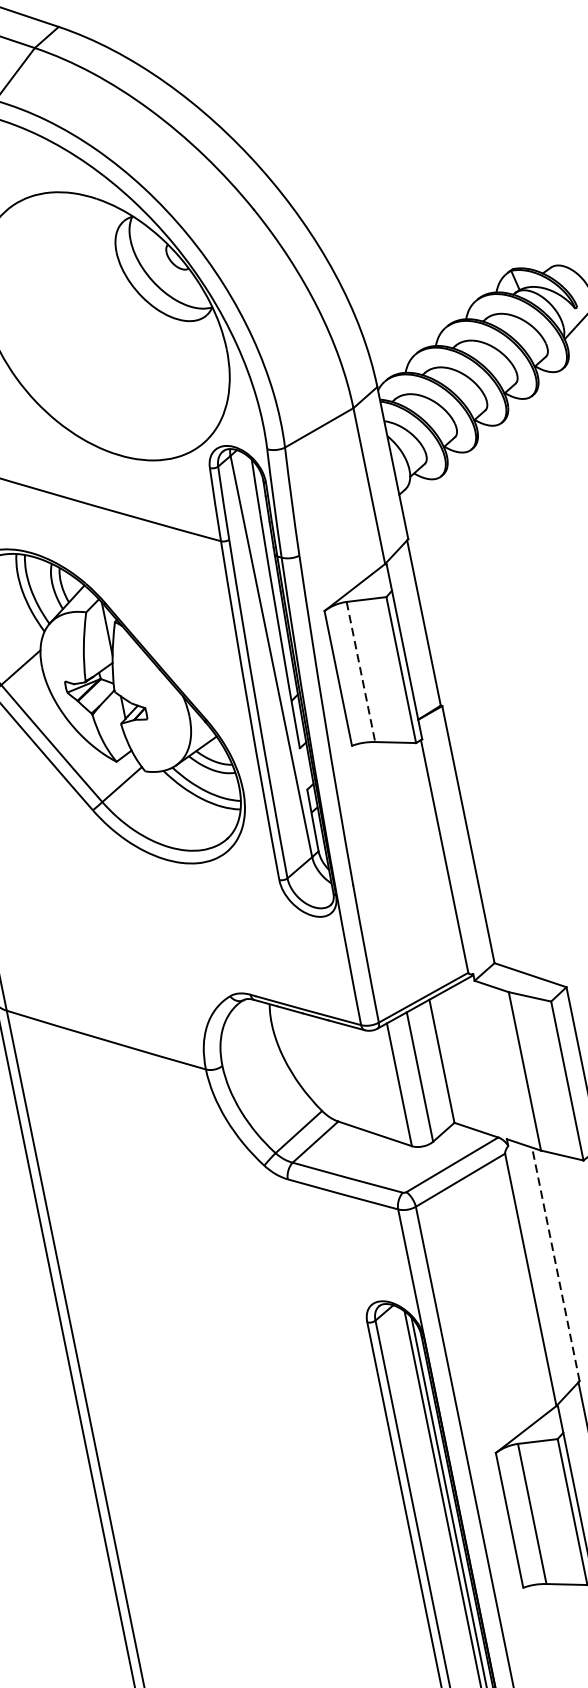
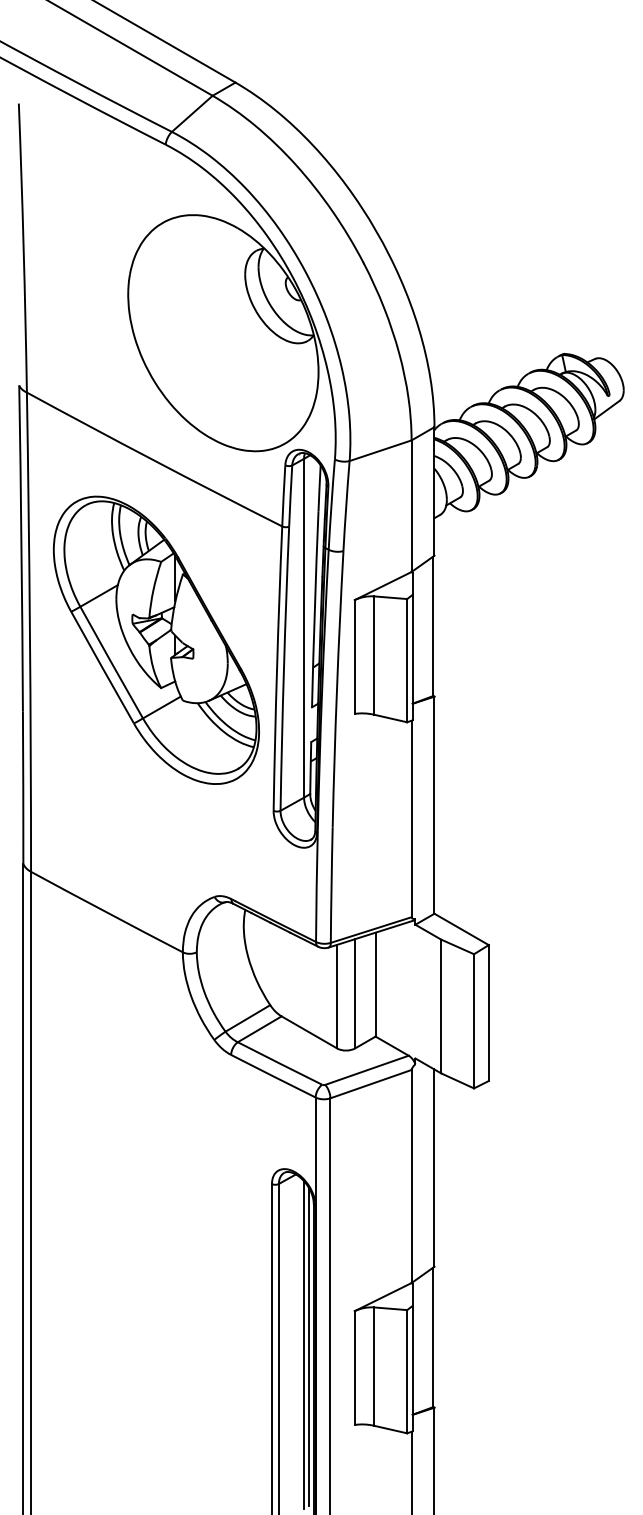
line: (361, 673) -> (374, 656), dashed -> solid
line: (555, 1264) -> (434, 1168), dashed -> solid

